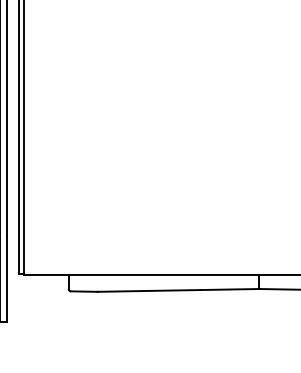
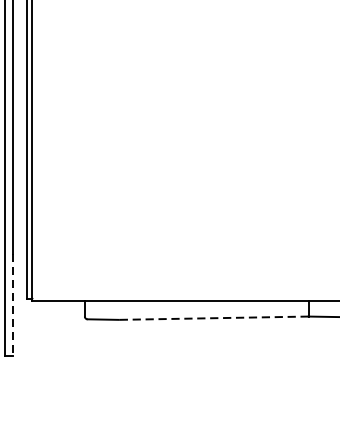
line: (7, 279) -> (13, 305), solid -> dashed
line: (178, 290) -> (213, 318), solid -> dashed

